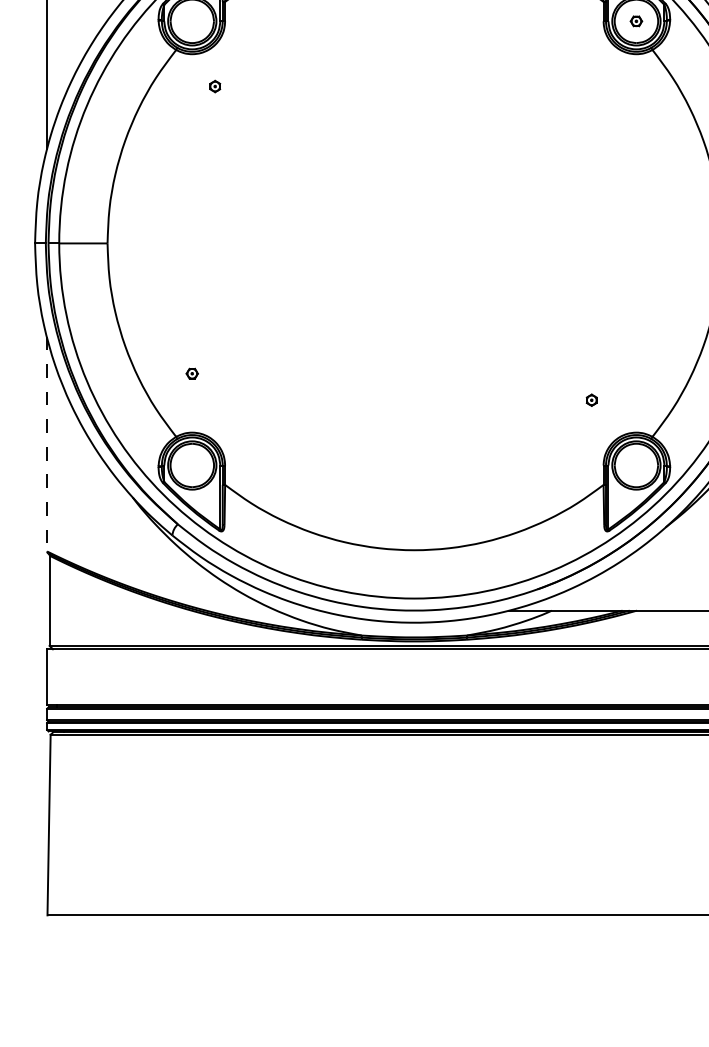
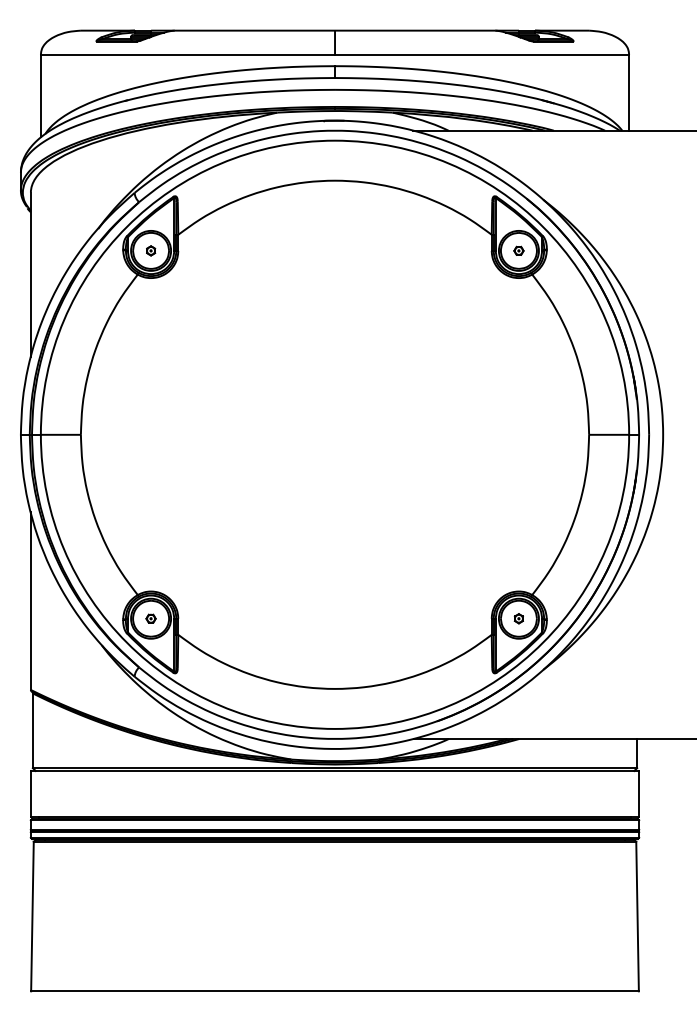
part: (215, 86) -> (151, 250), moved
part: (191, 373) -> (150, 618), moved
part: (591, 400) -> (518, 618), moved
line: (46, 444) -> (30, 601), dashed -> solid

